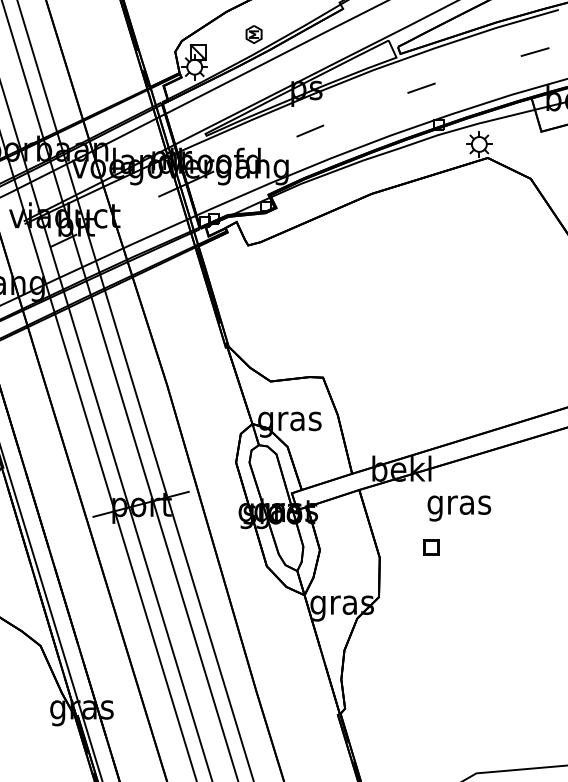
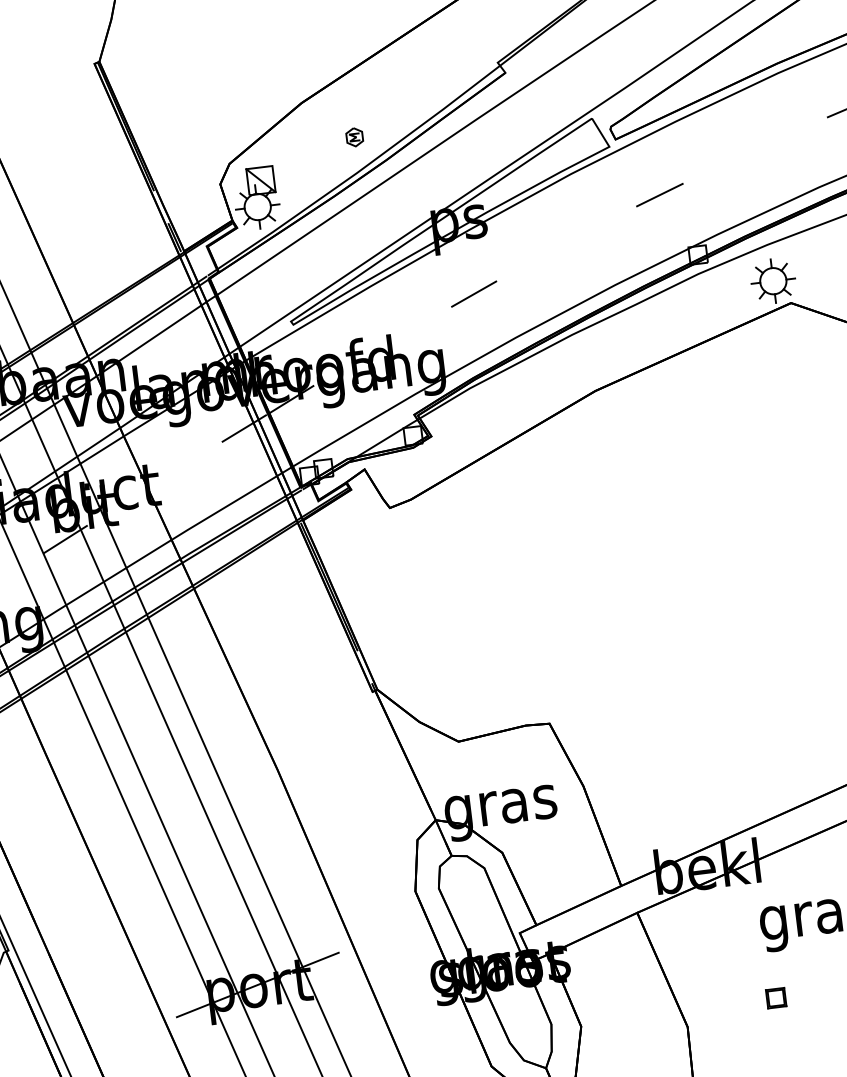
part: (253, 34) -> (353, 137), size x0.6
part: (431, 547) -> (776, 998), size x0.7

